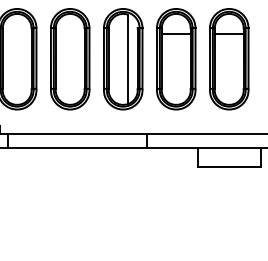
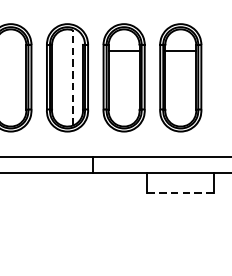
line: (128, 59) -> (73, 78), solid -> dashed
line: (229, 167) -> (181, 193), solid -> dashed

